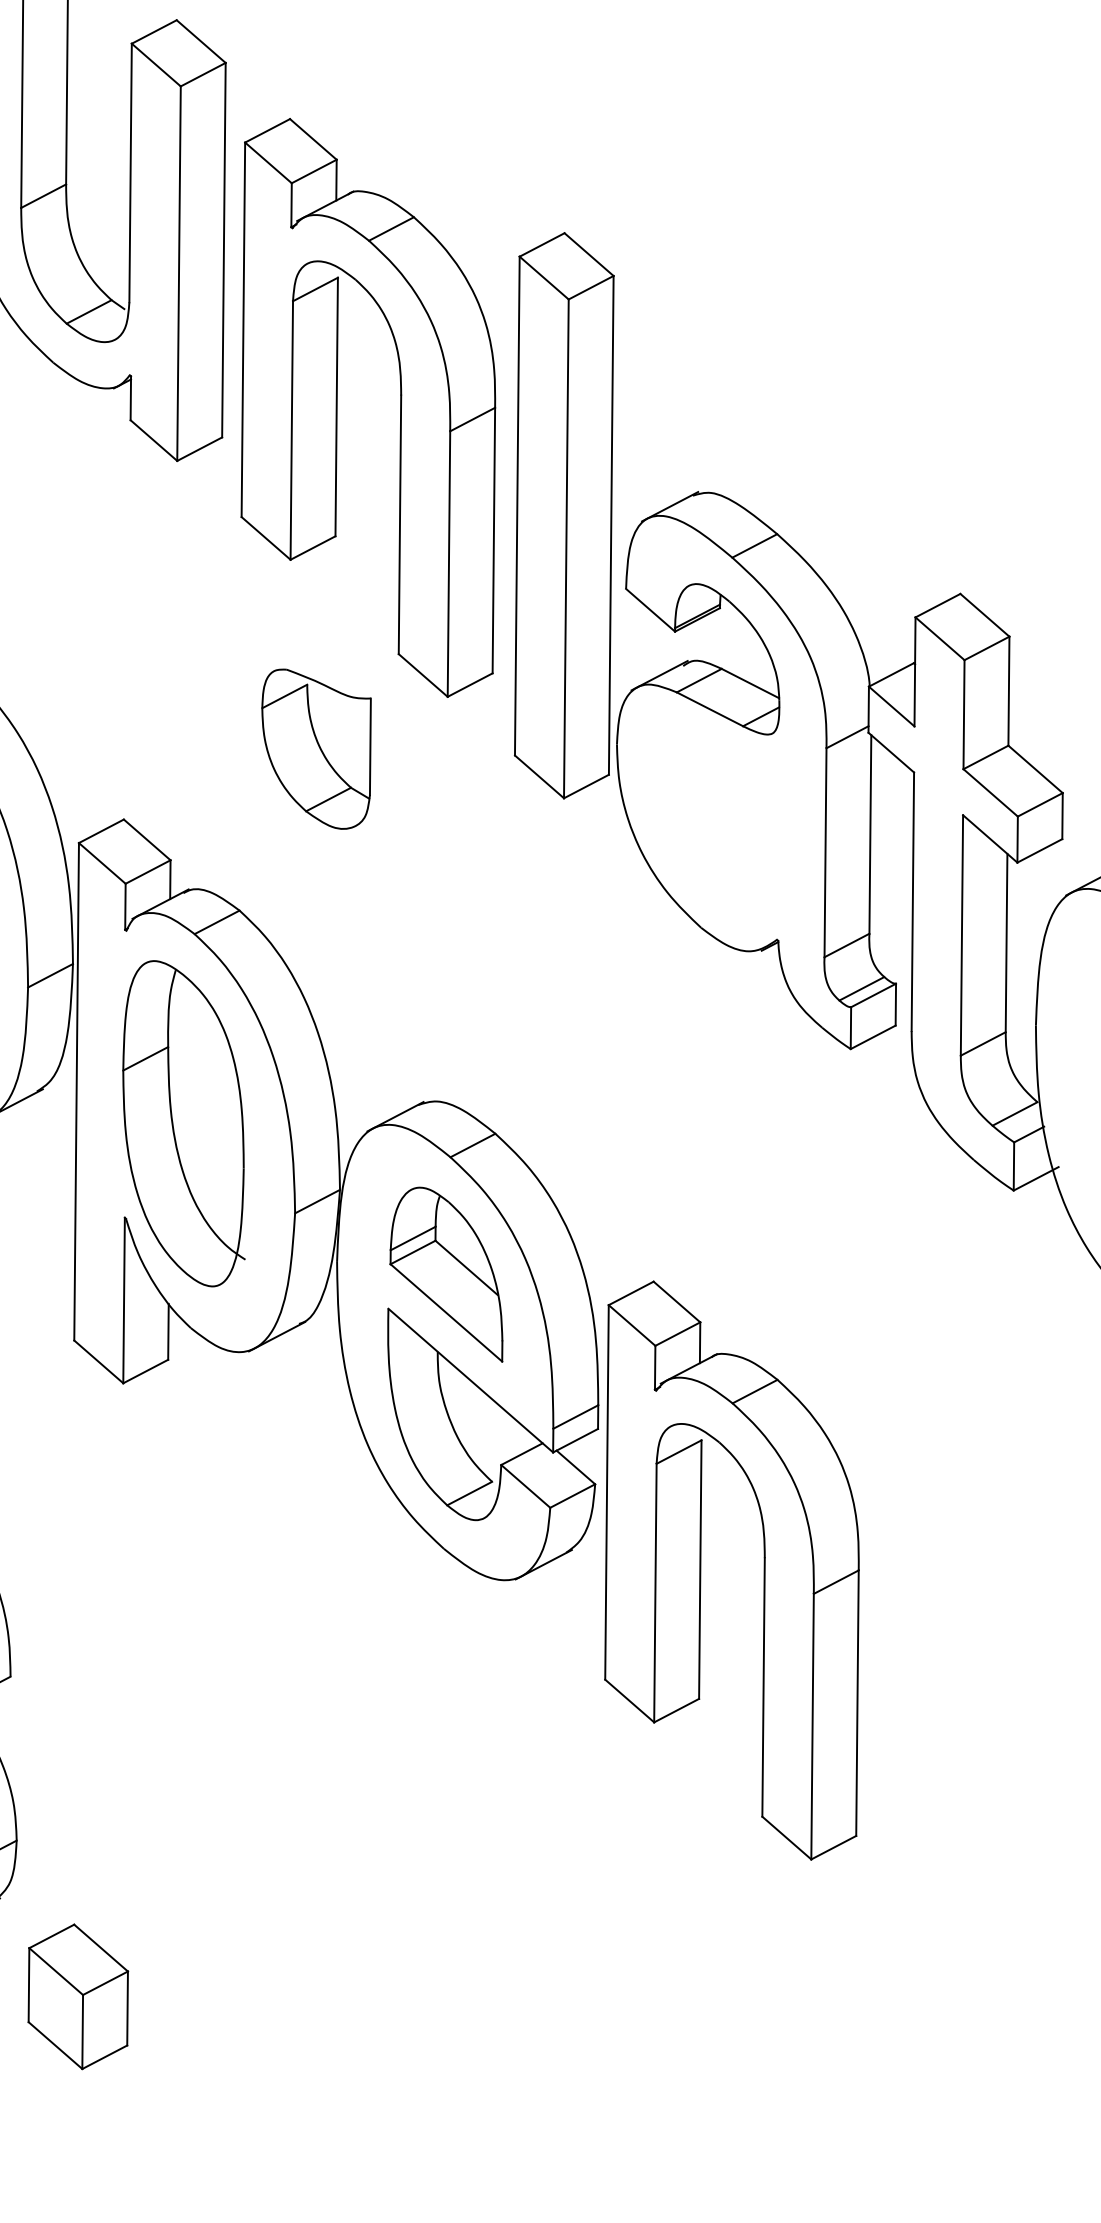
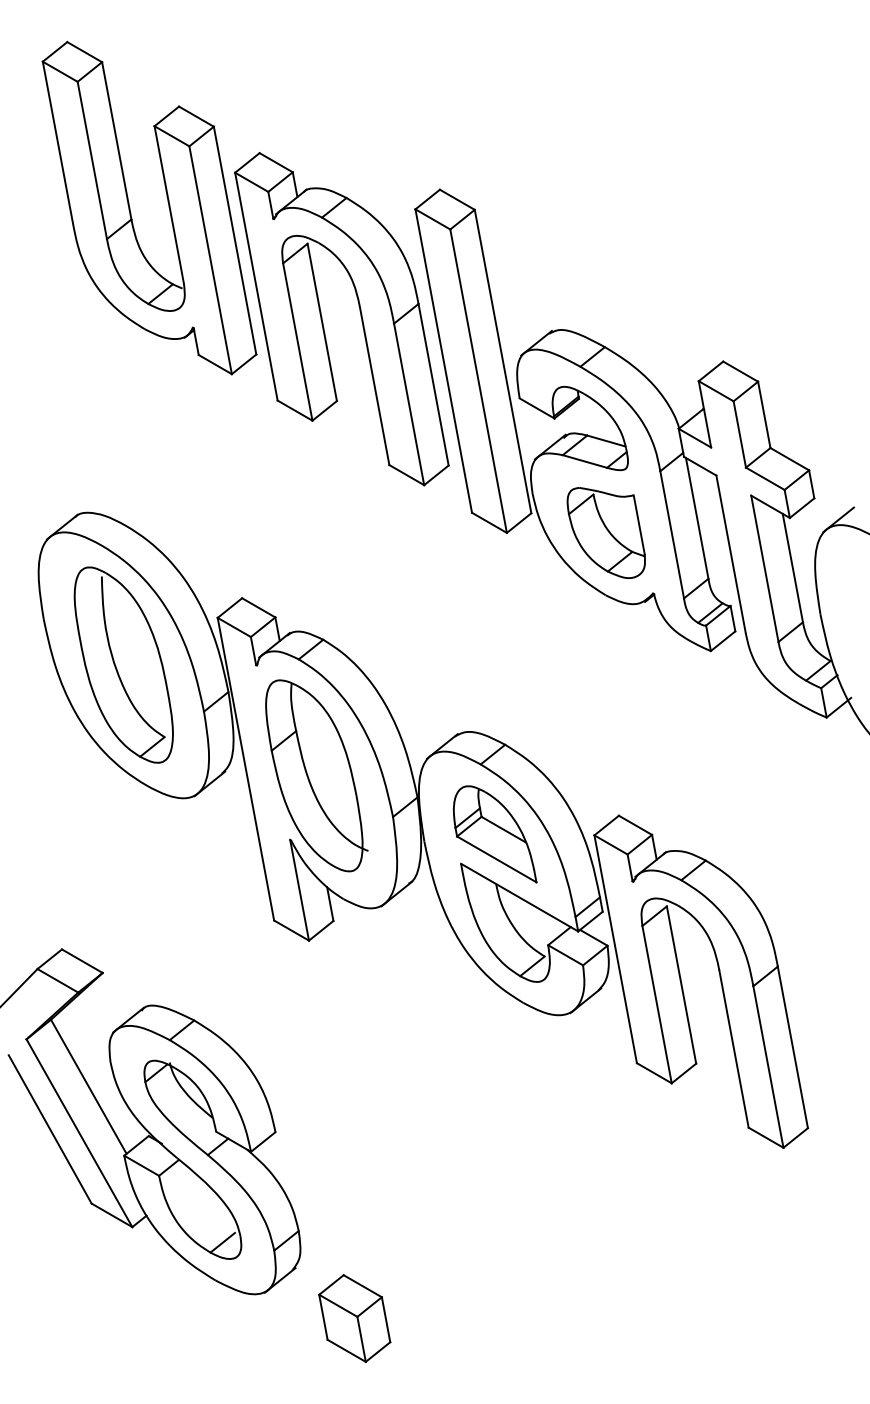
part: (314, 748) -> (605, 532), moved

